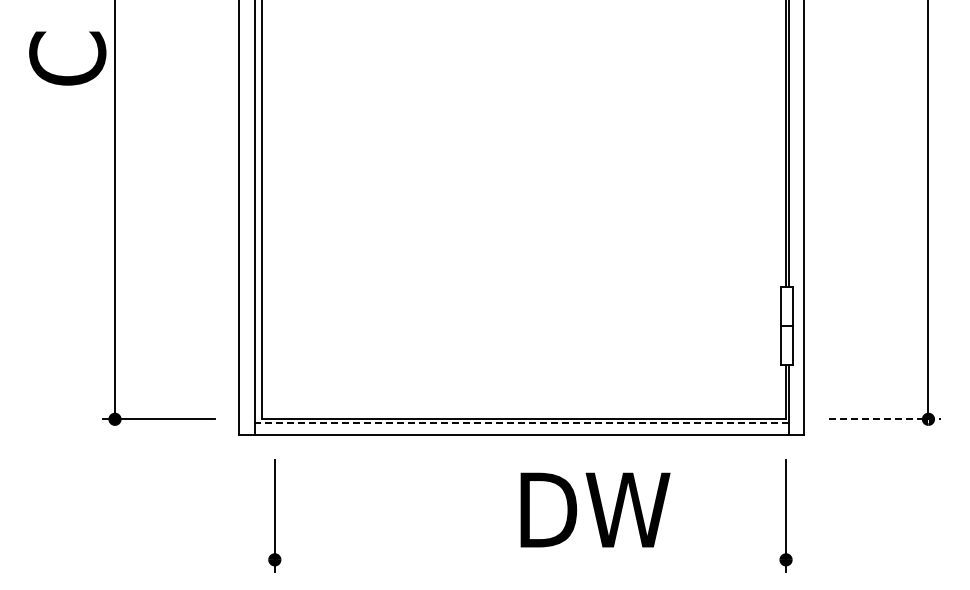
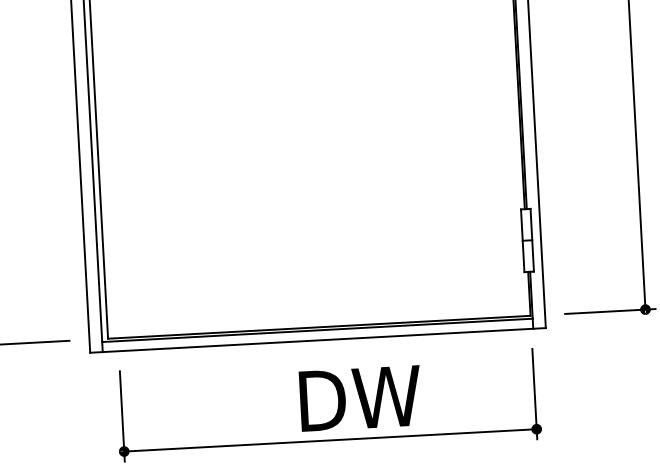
line: (884, 419) -> (610, 311), dashed -> solid
line: (521, 423) -> (317, 330), dashed -> solid
text: (595, 509) -> (360, 398), moved
line: (530, 559) -> (330, 440), added

